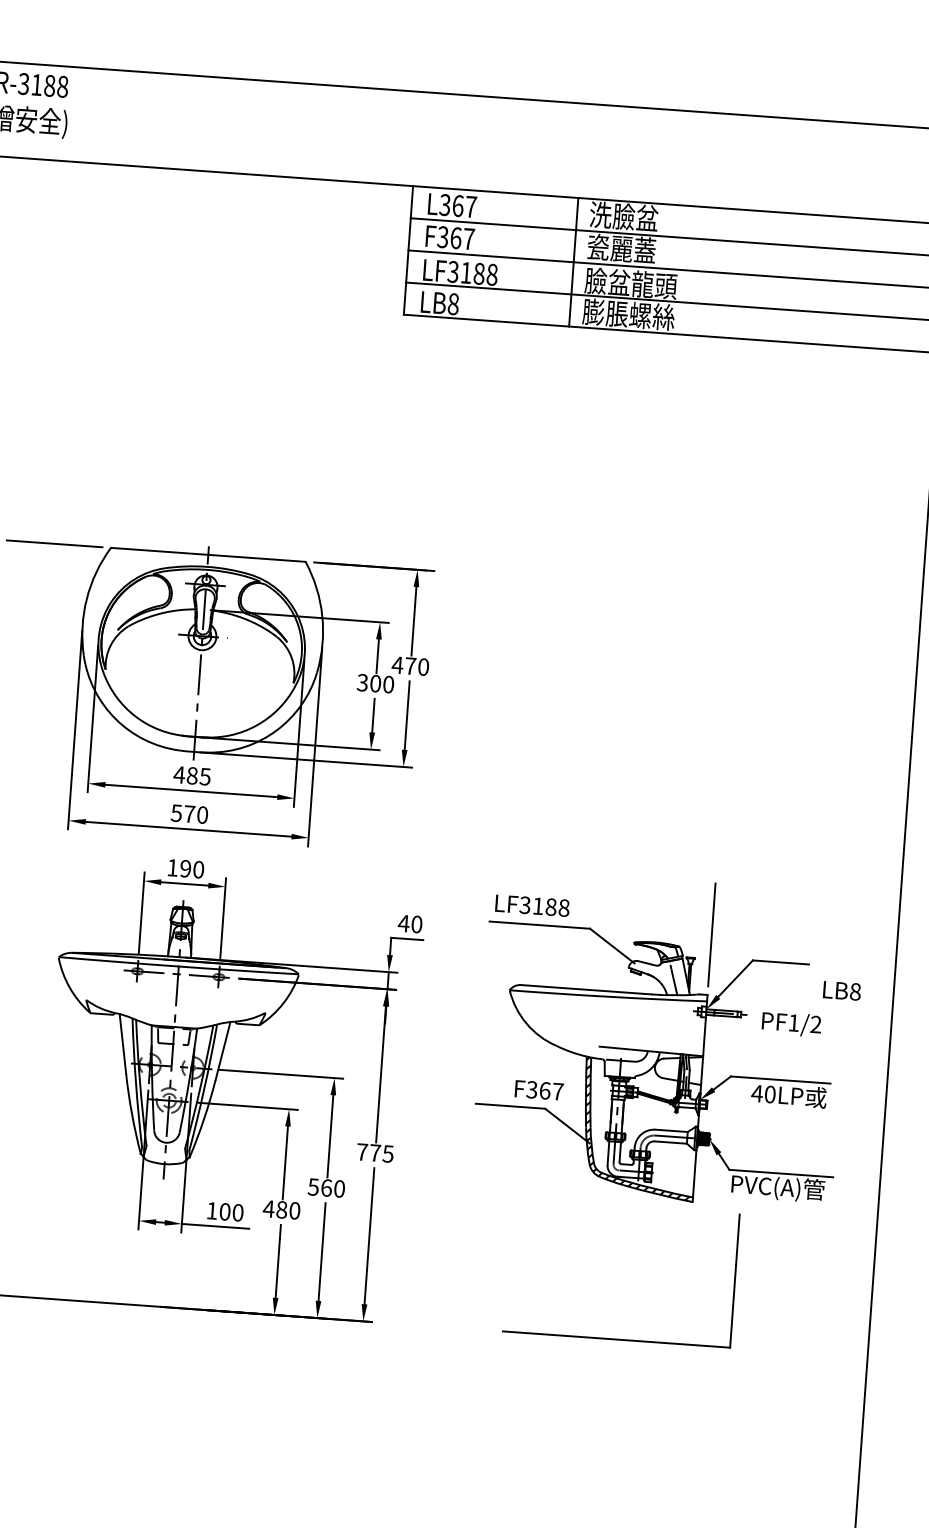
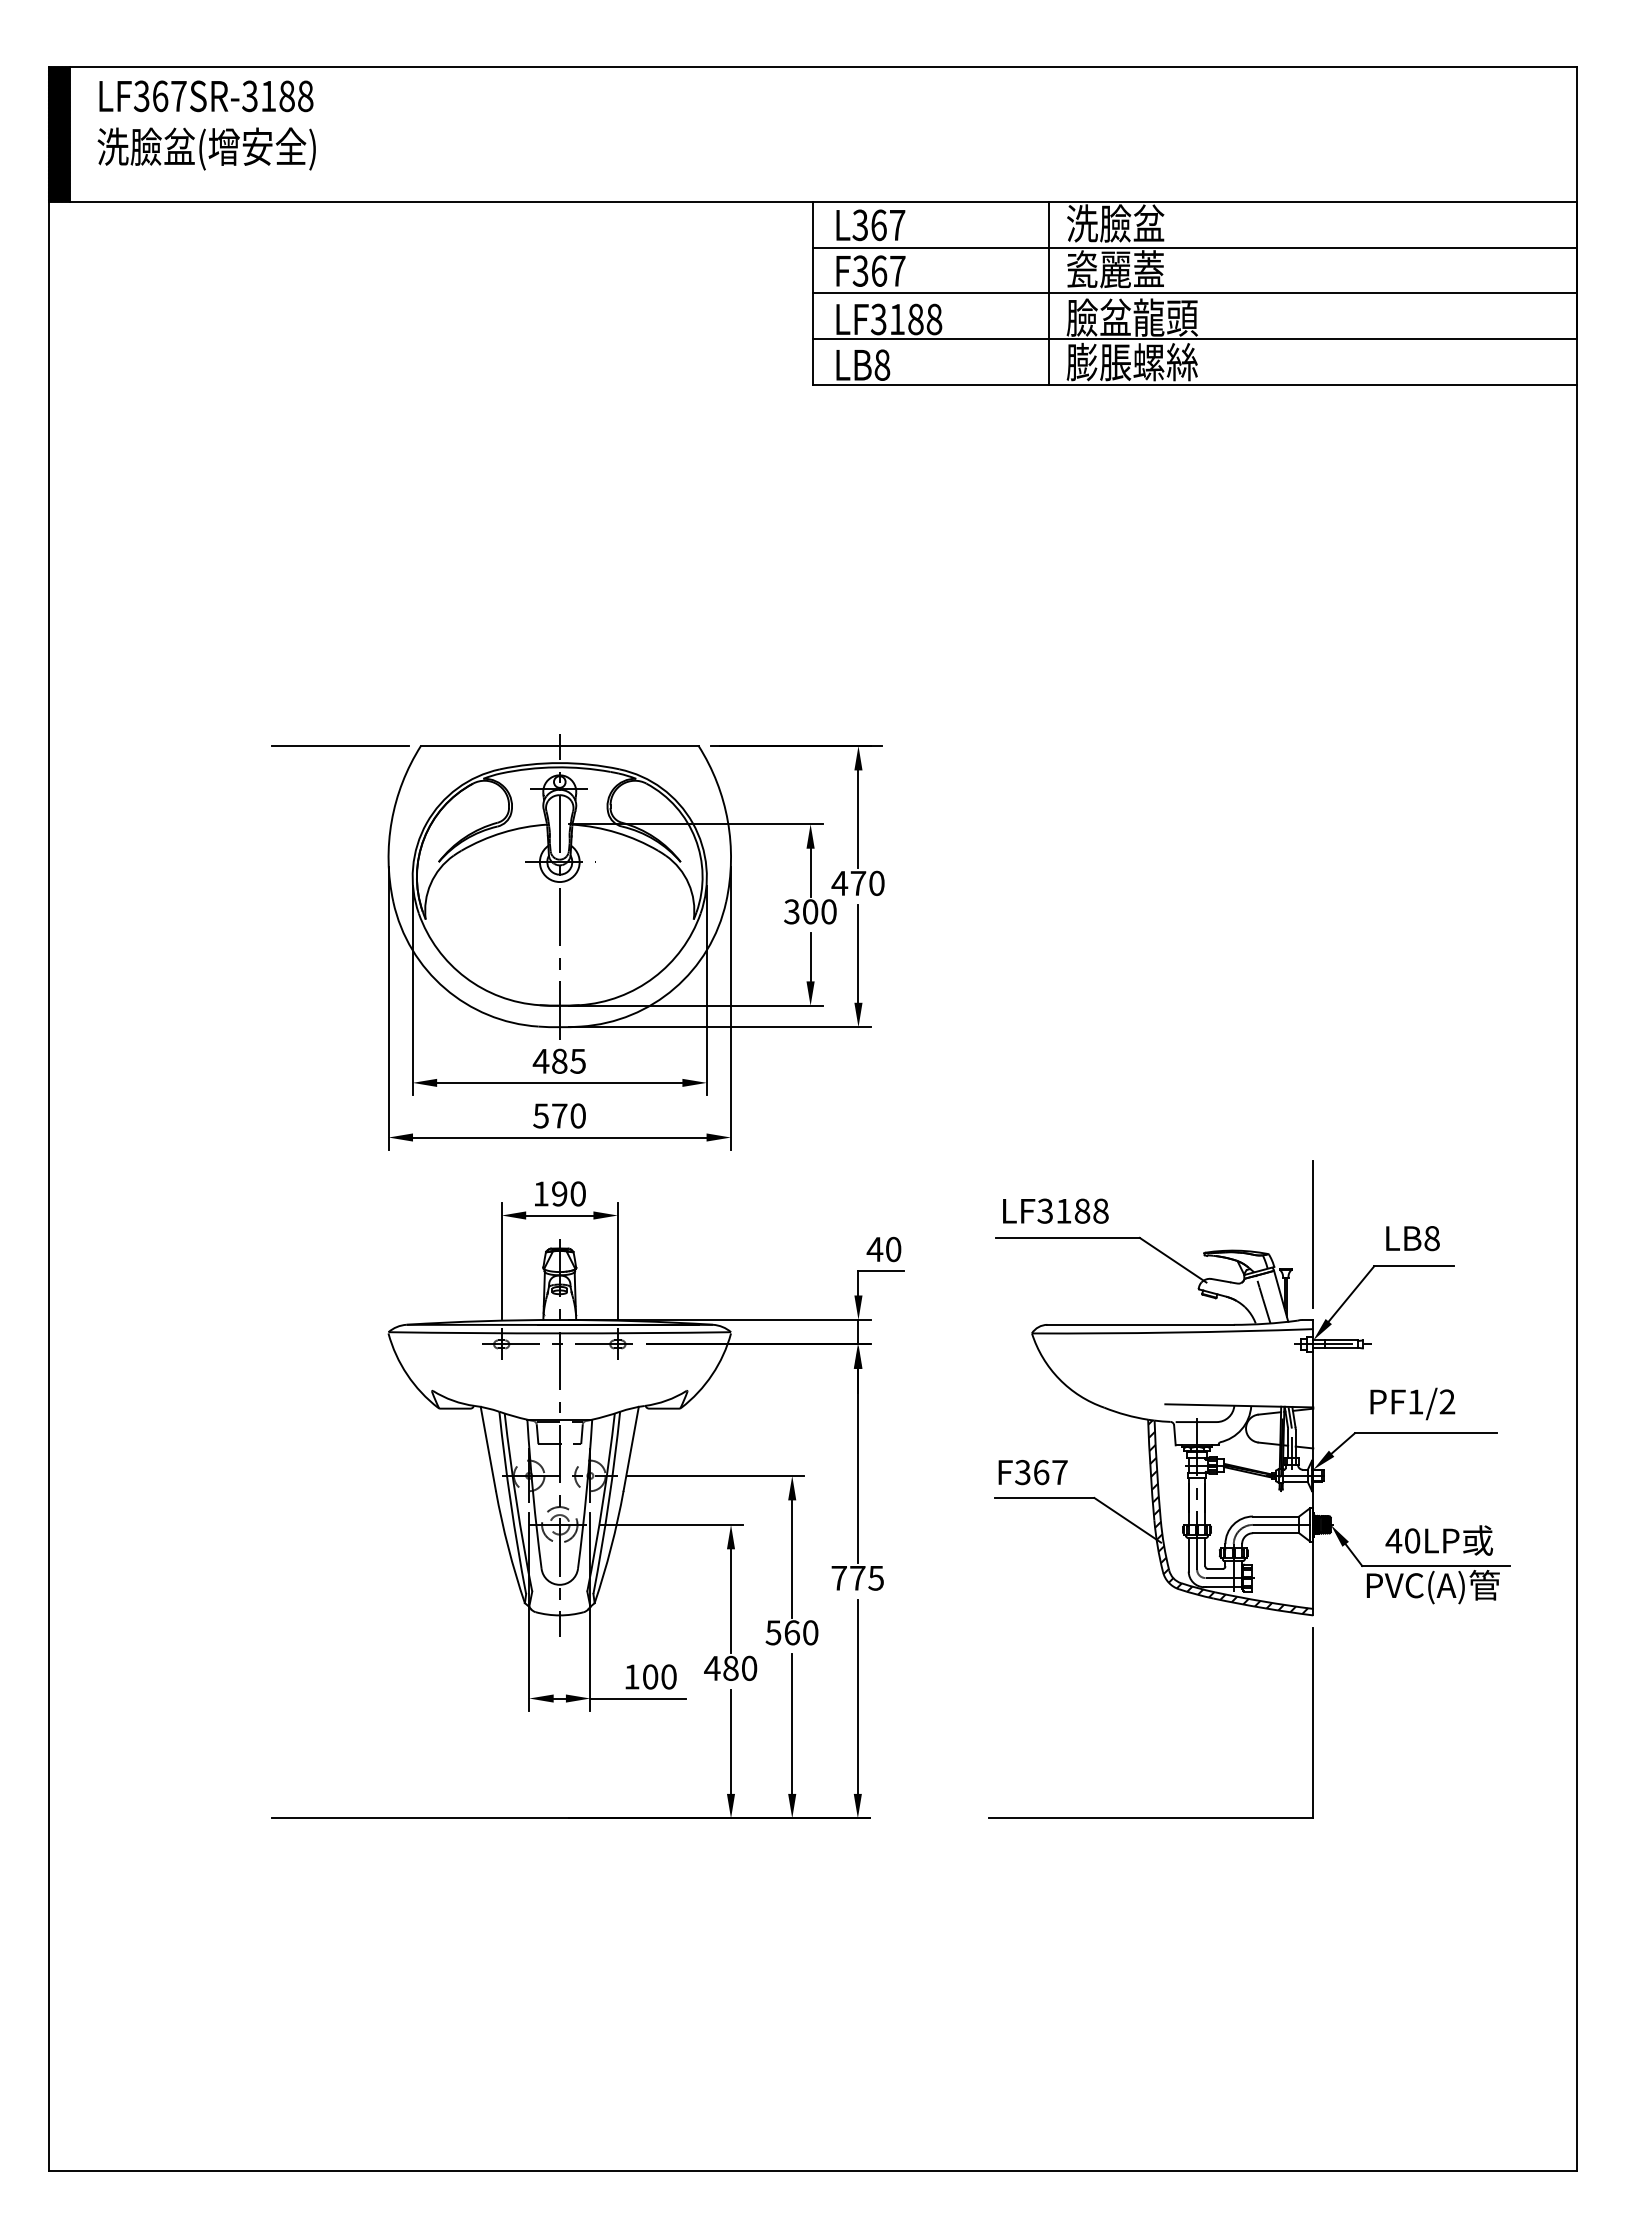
text: (841, 990) -> (1412, 1238), moved
text: (791, 1023) -> (1412, 1403), moved
text: (538, 1090) -> (1032, 1472), moved
text: (788, 1095) -> (1438, 1540), moved
part: (616, 1338) -> (1150, 1817), moved

